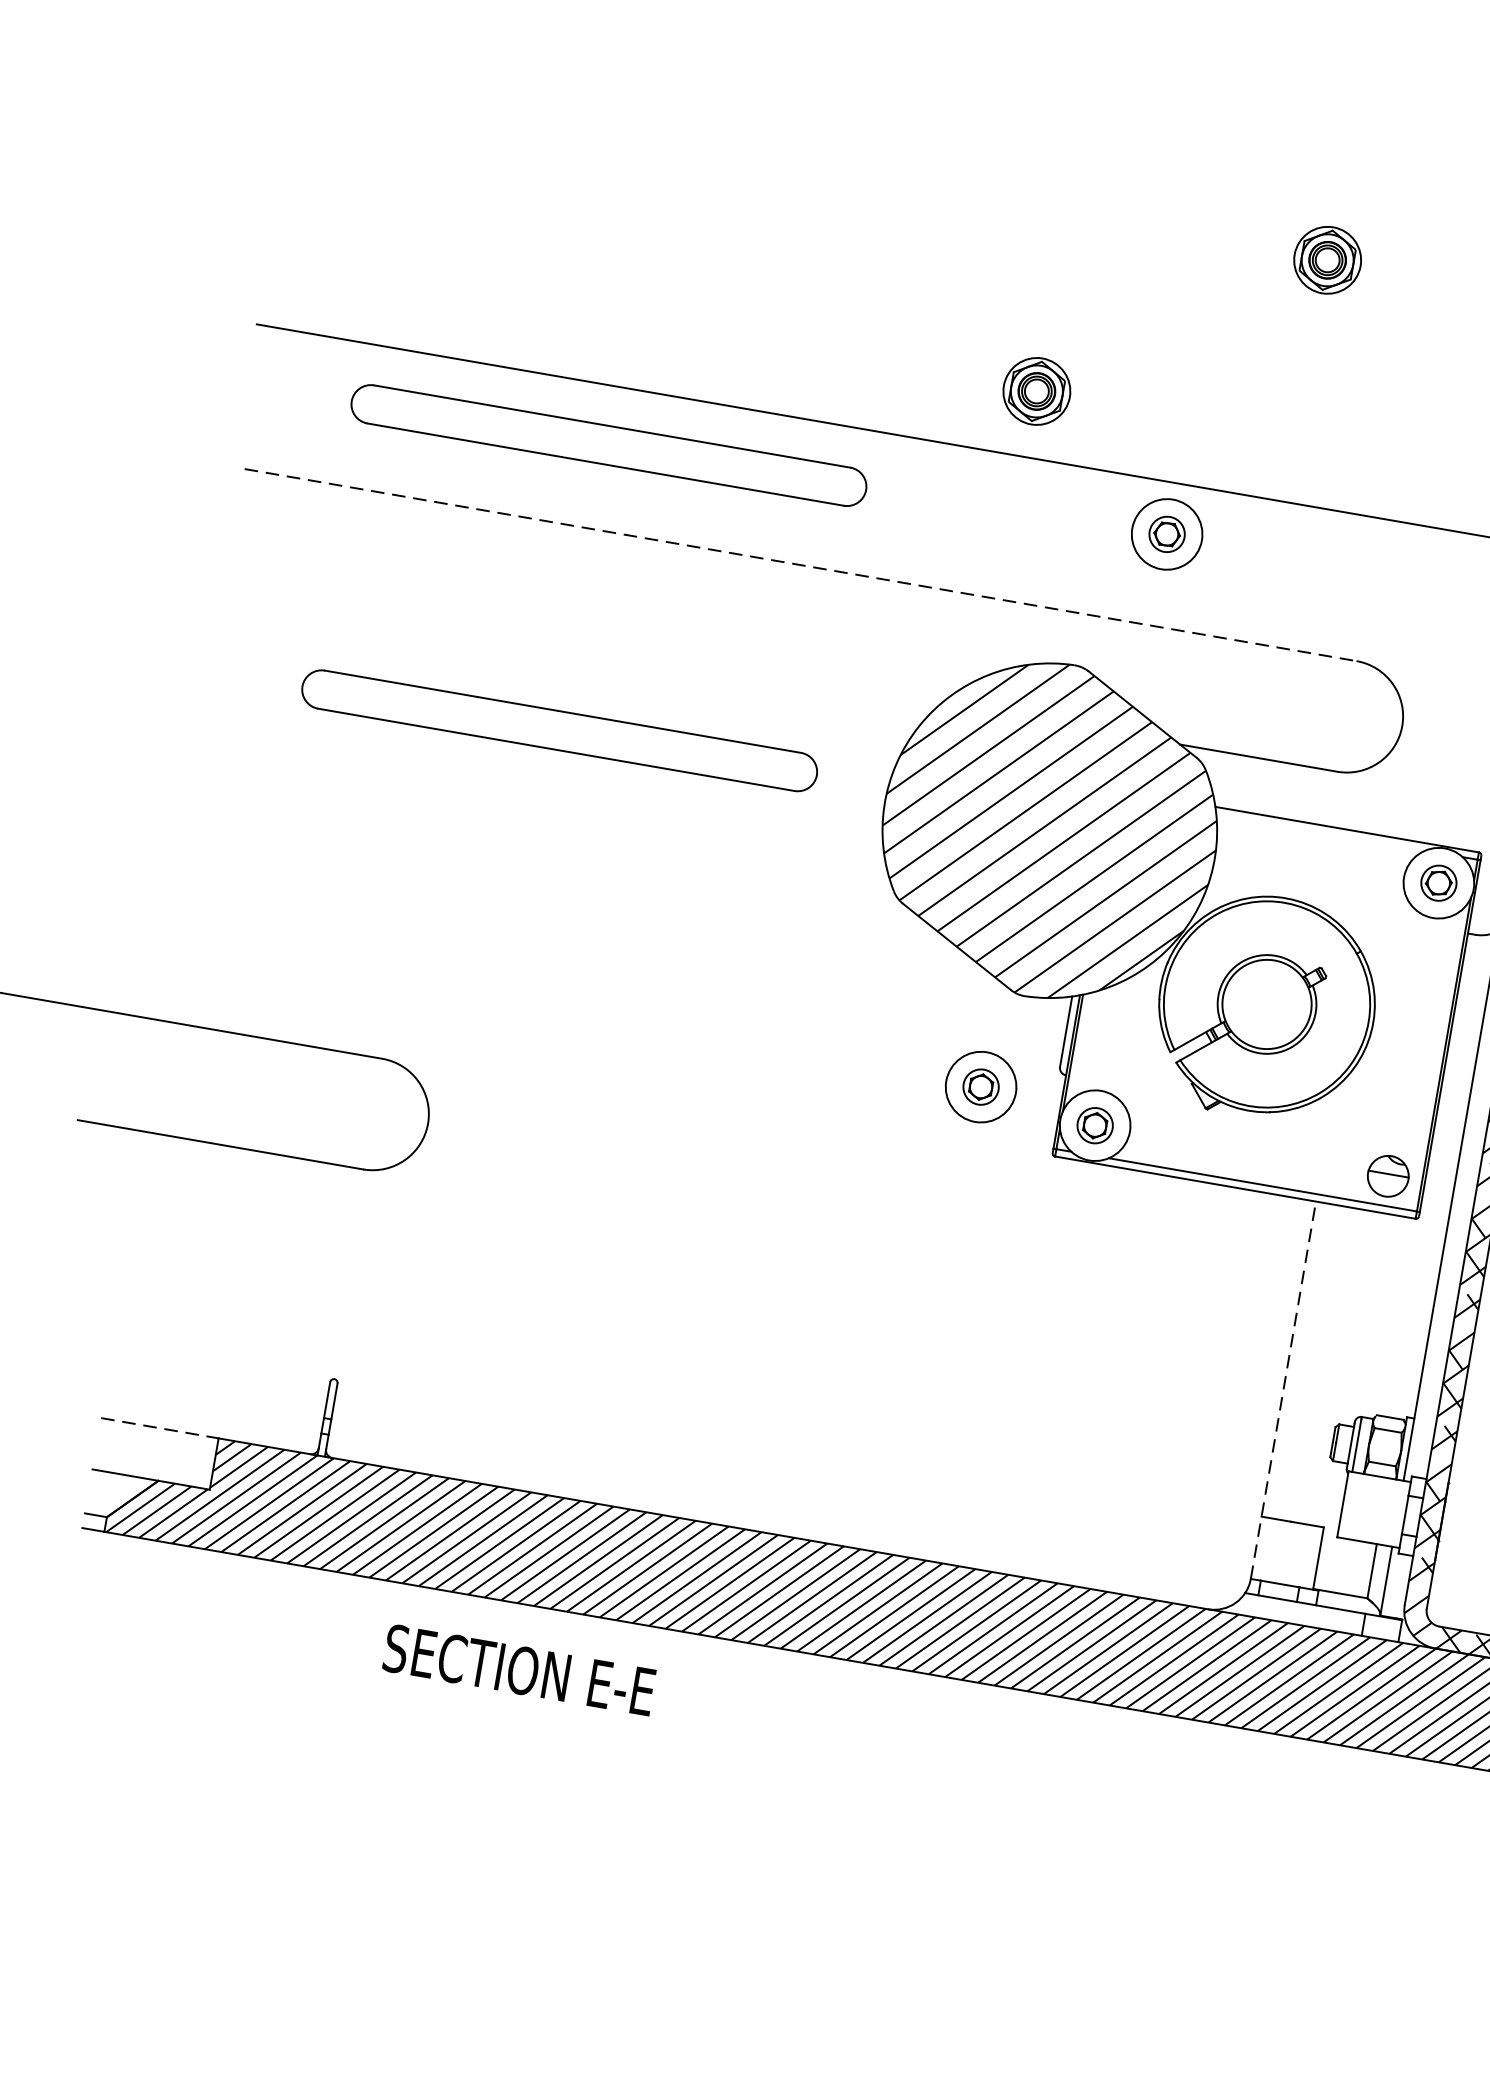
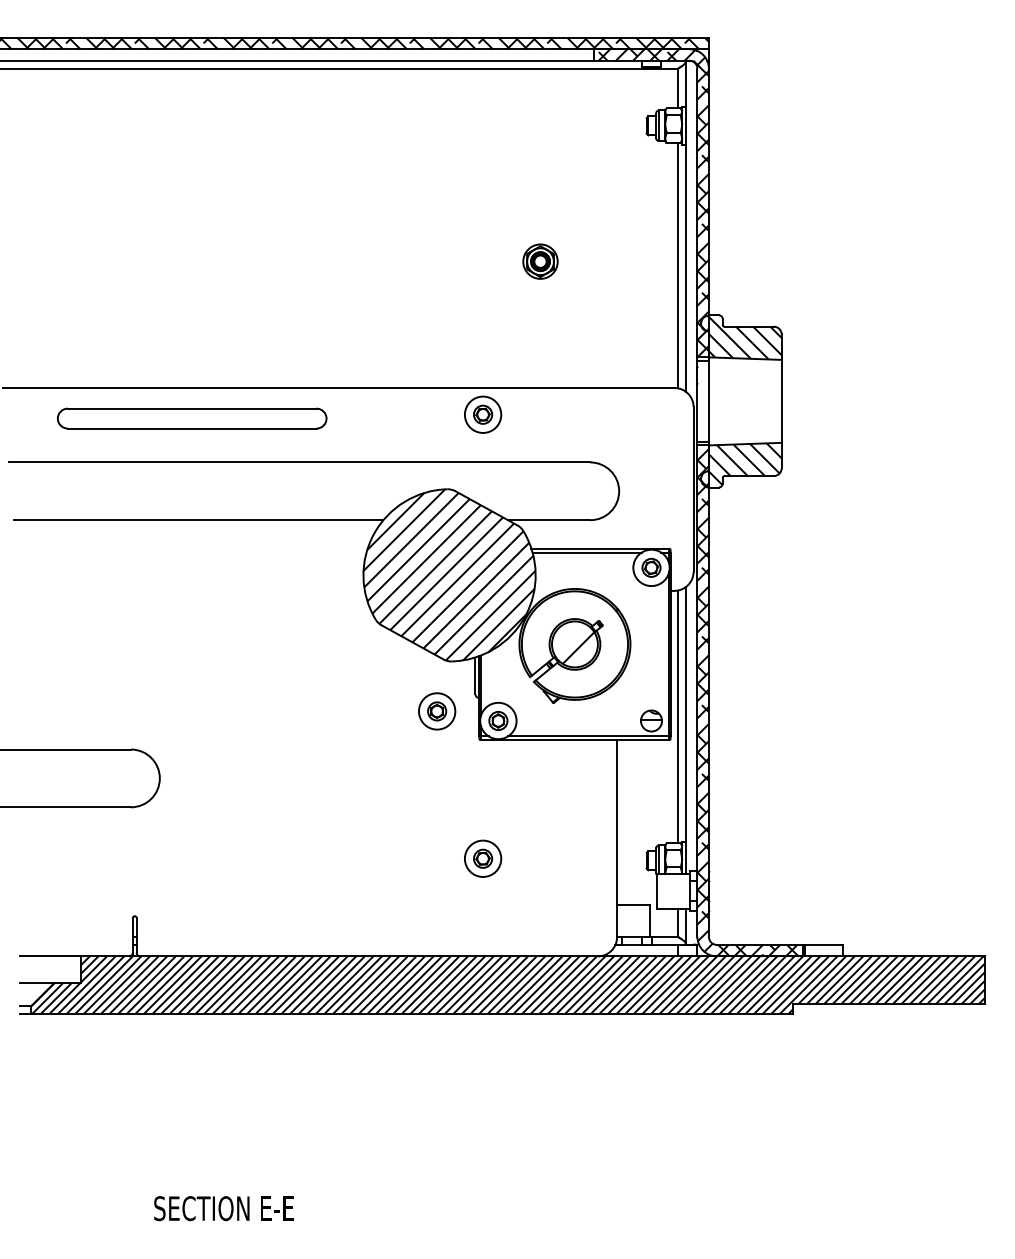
part: (1036, 391) -> (404, 353), removed
line: (801, 565) -> (300, 462), dashed -> solid
line: (587, 642) -> (198, 520), added
part: (560, 730) -> (192, 567), removed
line: (1319, 832) -> (586, 552), added
hatch: (1272, 1011) -> (578, 647), added
line: (1439, 1176) -> (677, 716), added
part: (1021, 1383) -> (483, 858), added
line: (1284, 1390) -> (617, 838), dashed -> solid
line: (159, 1428) -> (50, 956), dashed -> solid
text: (518, 1669) -> (223, 1208), moved

